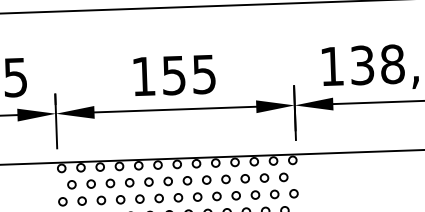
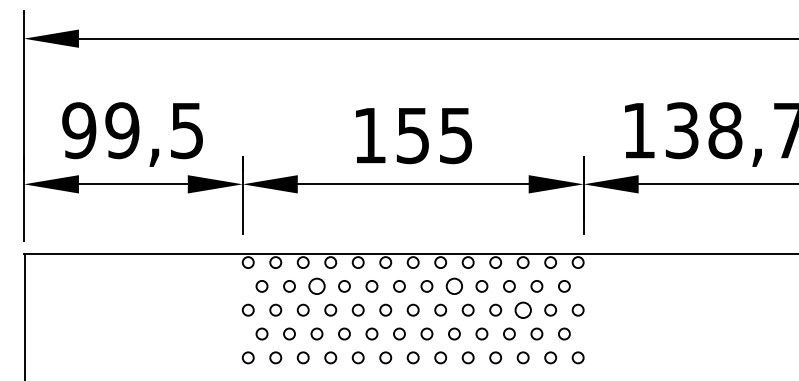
circle: (206, 180) -> (454, 286), size x1.4
circle: (110, 183) -> (316, 286), size x1.4
circle: (254, 194) -> (522, 309), size x1.4

